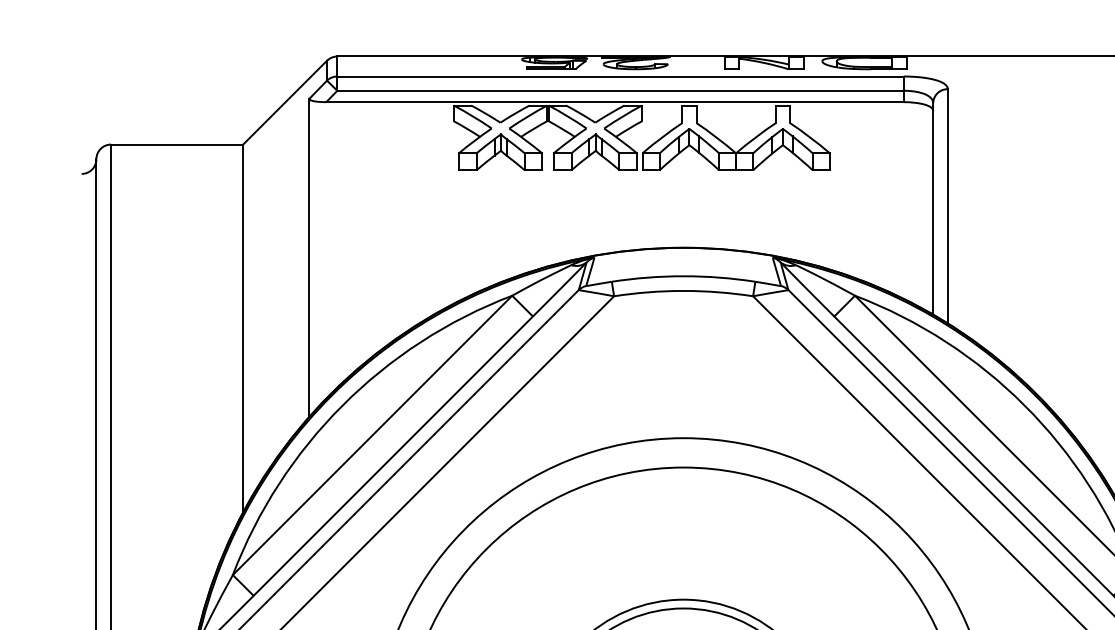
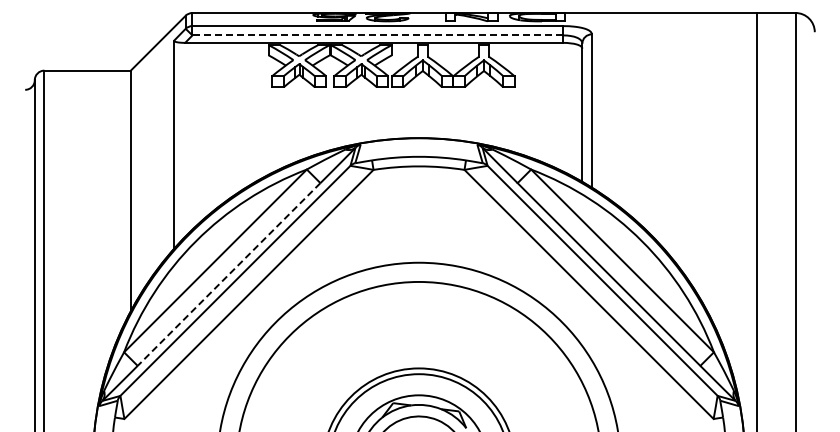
line: (620, 90) -> (377, 35), solid -> dashed
line: (392, 456) -> (228, 274), solid -> dashed

